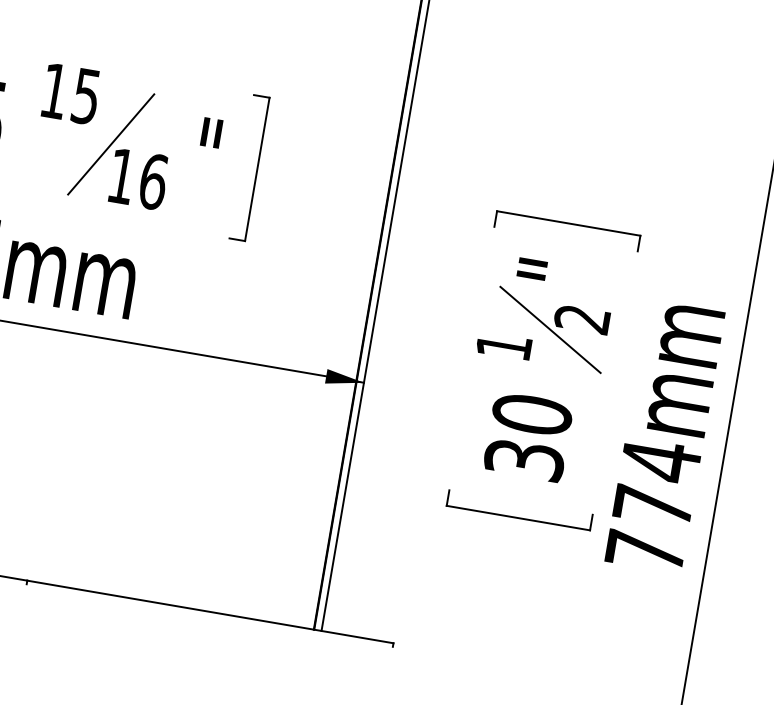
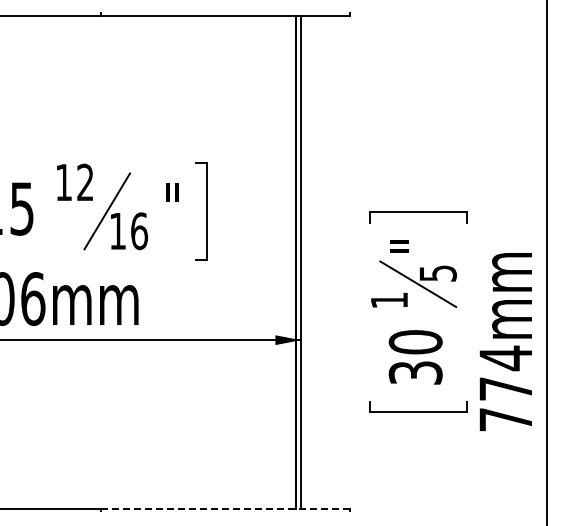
text: (86, 96) -> (85, 182), 15 -> 12
text: (581, 318) -> (437, 273), 2 -> 5
line: (210, 611) -> (225, 508), solid -> dashed

